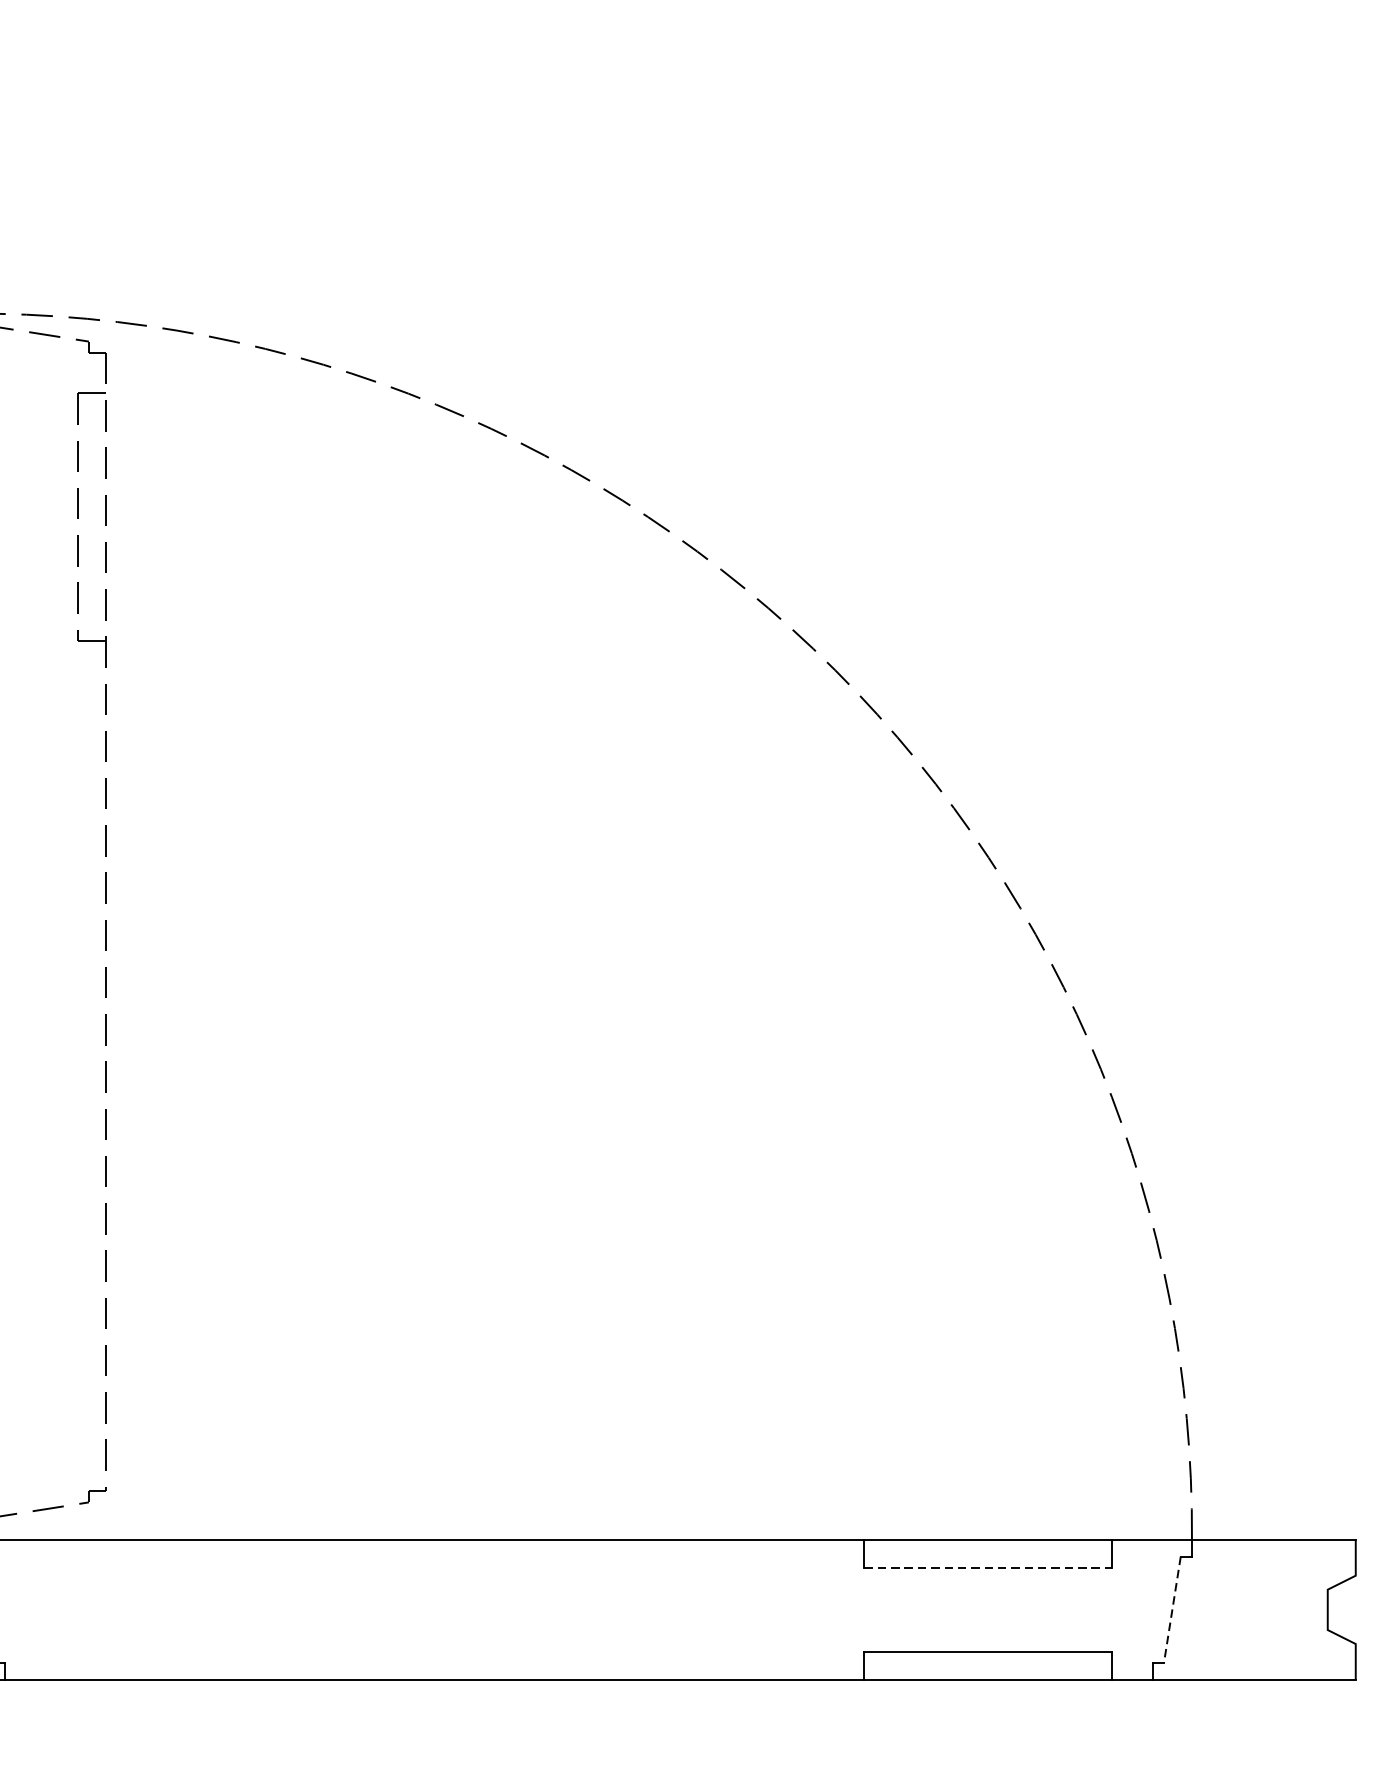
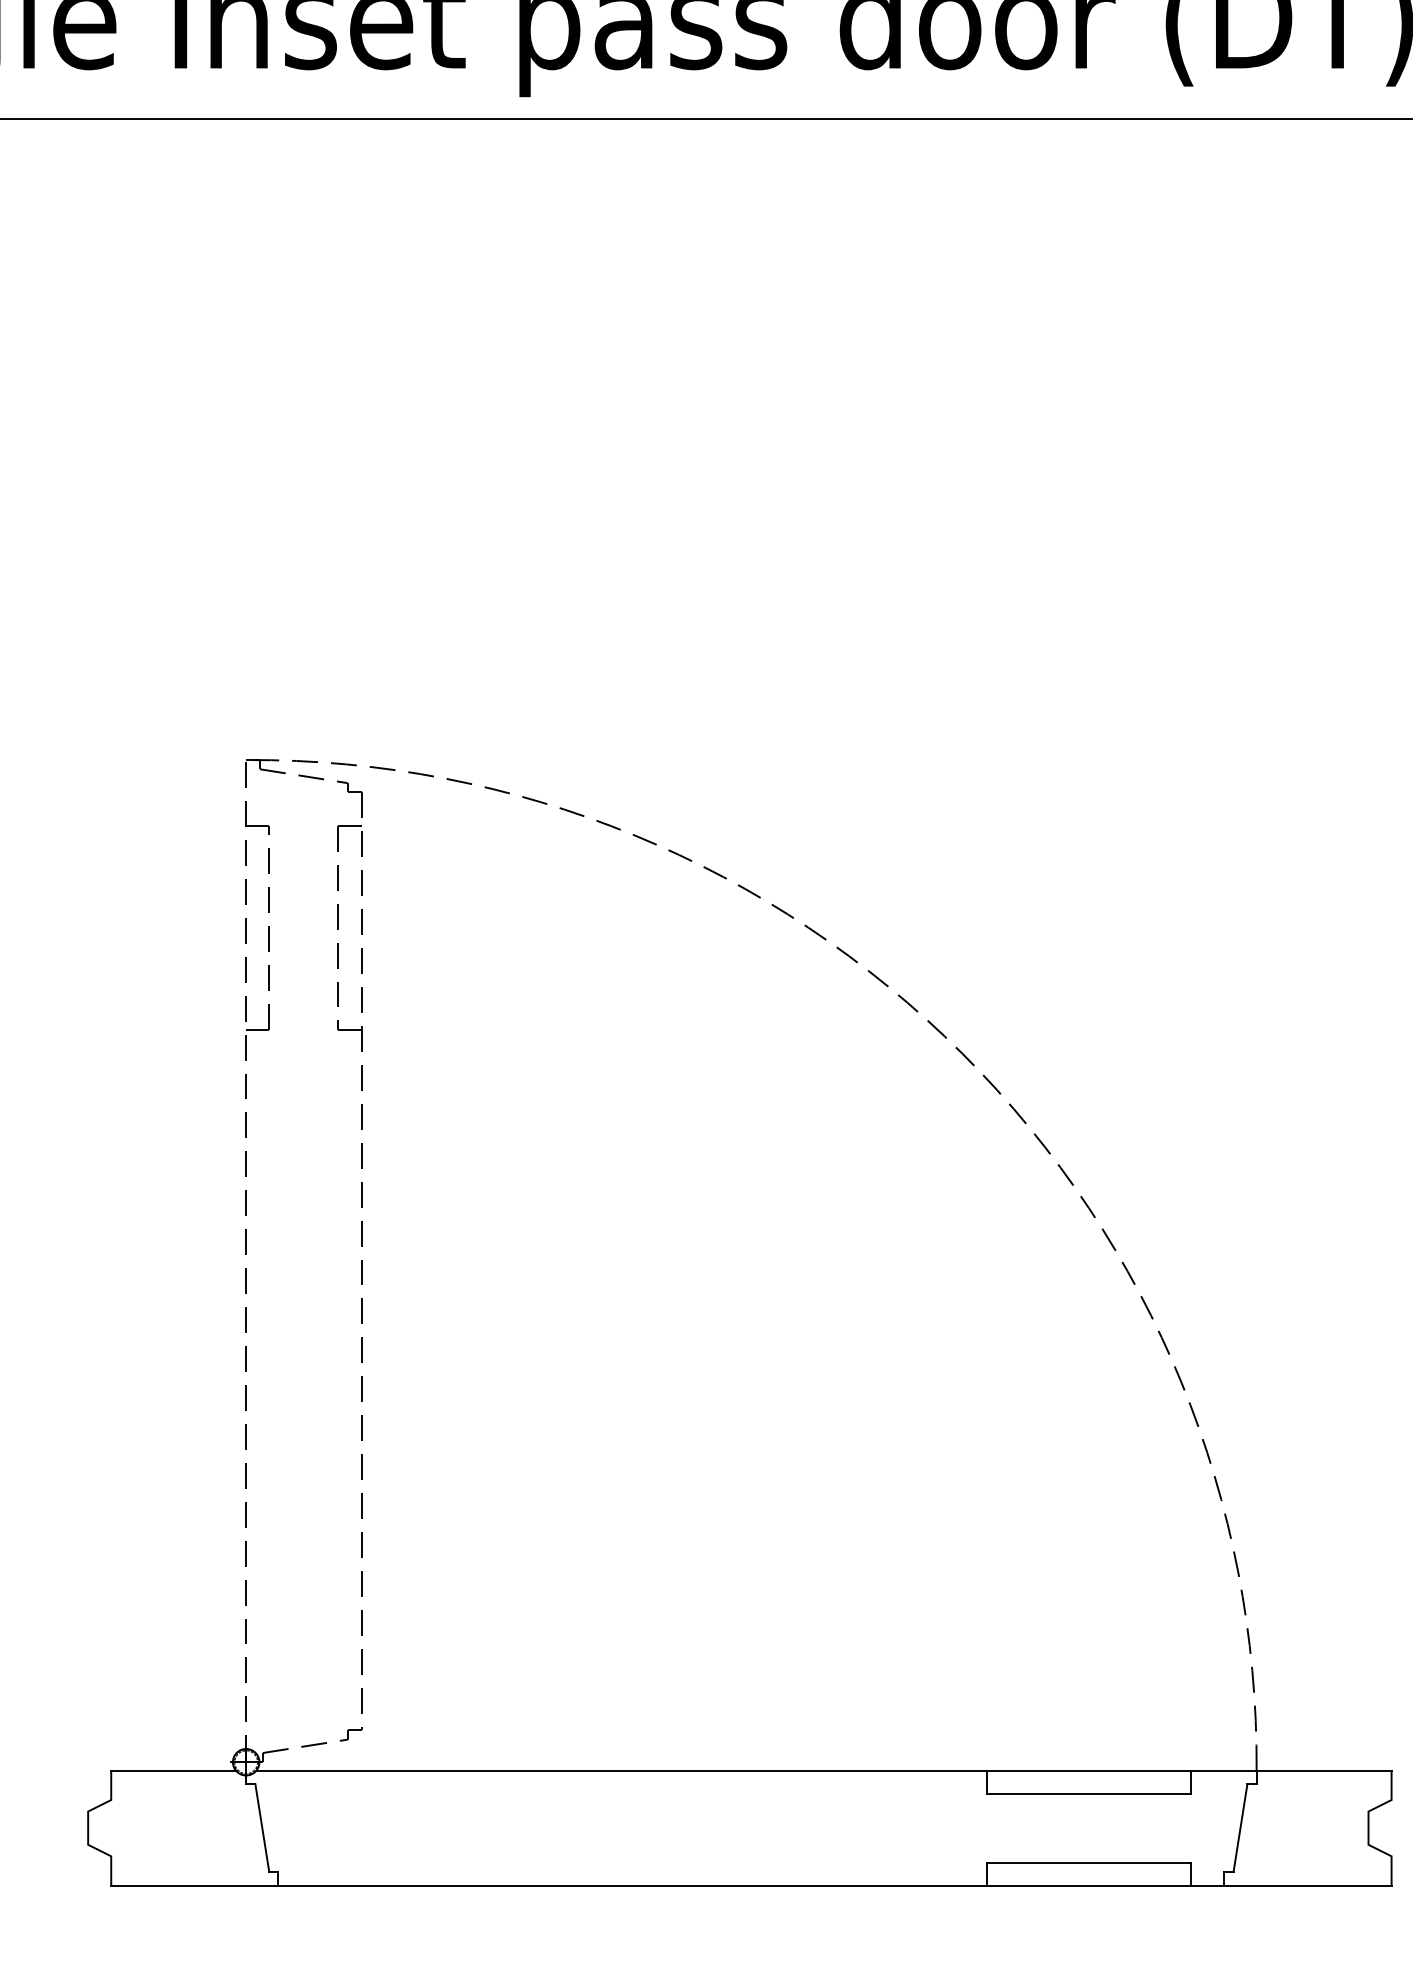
line: (989, 1567) -> (1089, 1793), dashed -> solid
line: (1172, 1610) -> (1240, 1828), dashed -> solid

